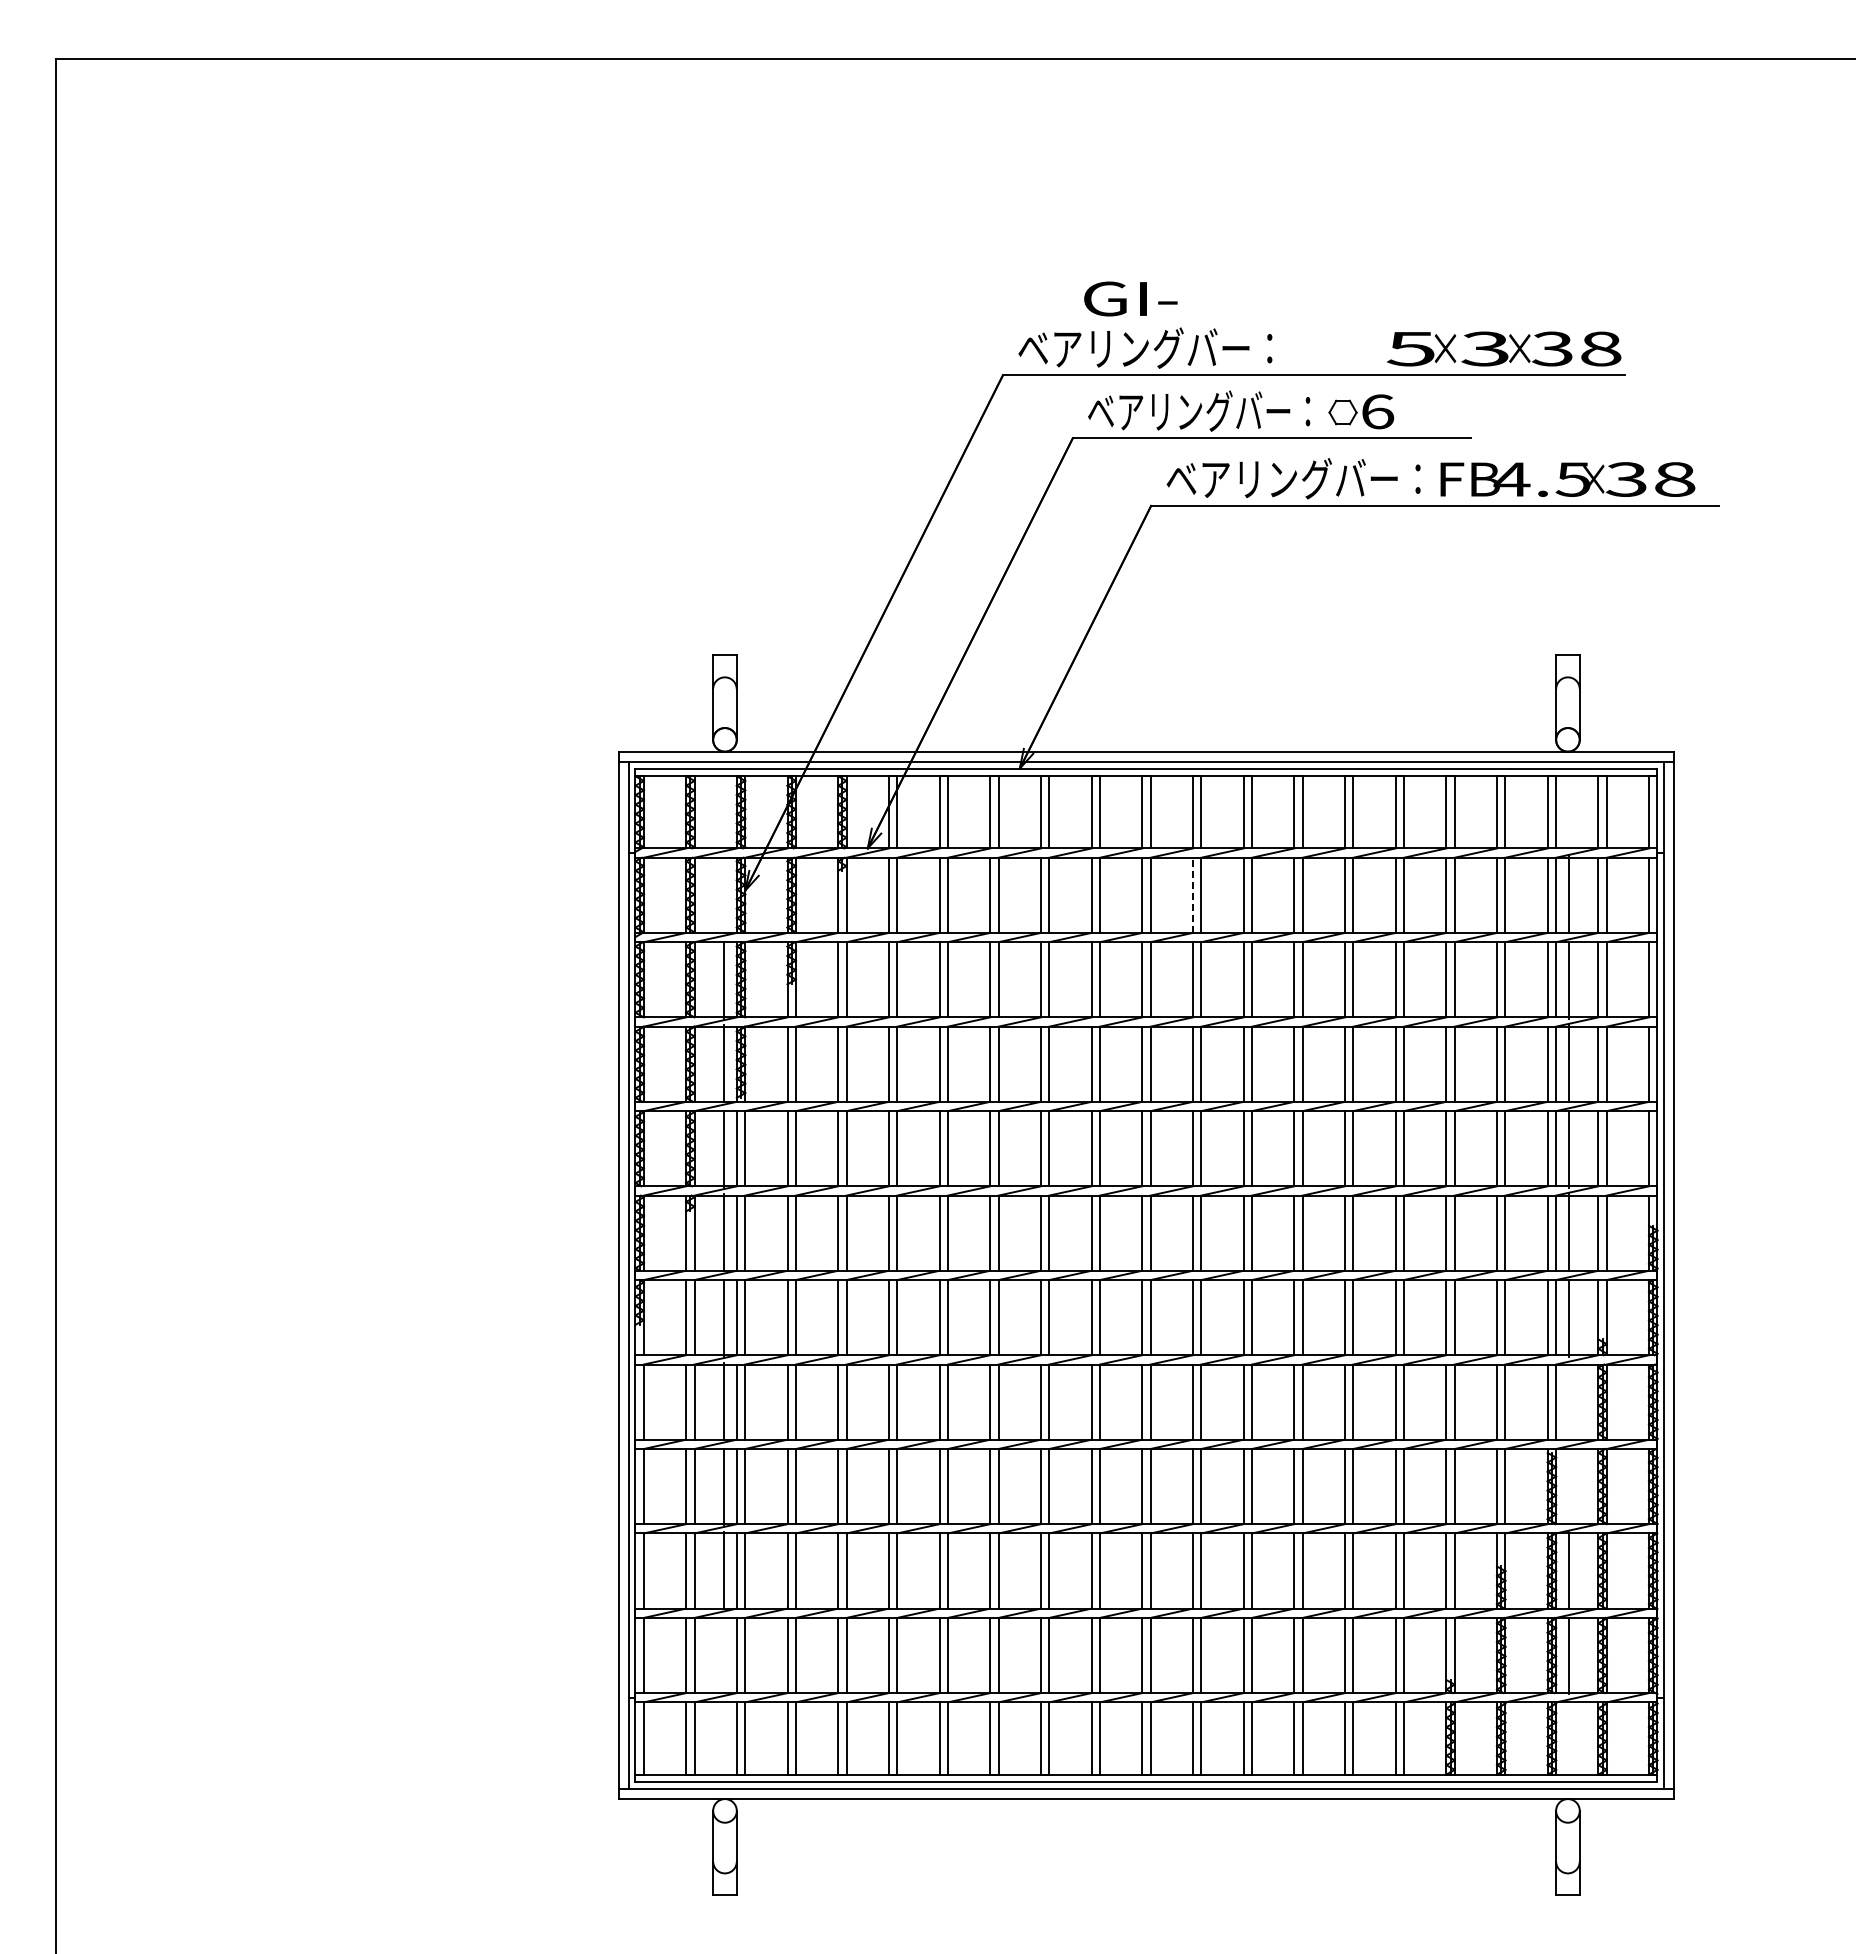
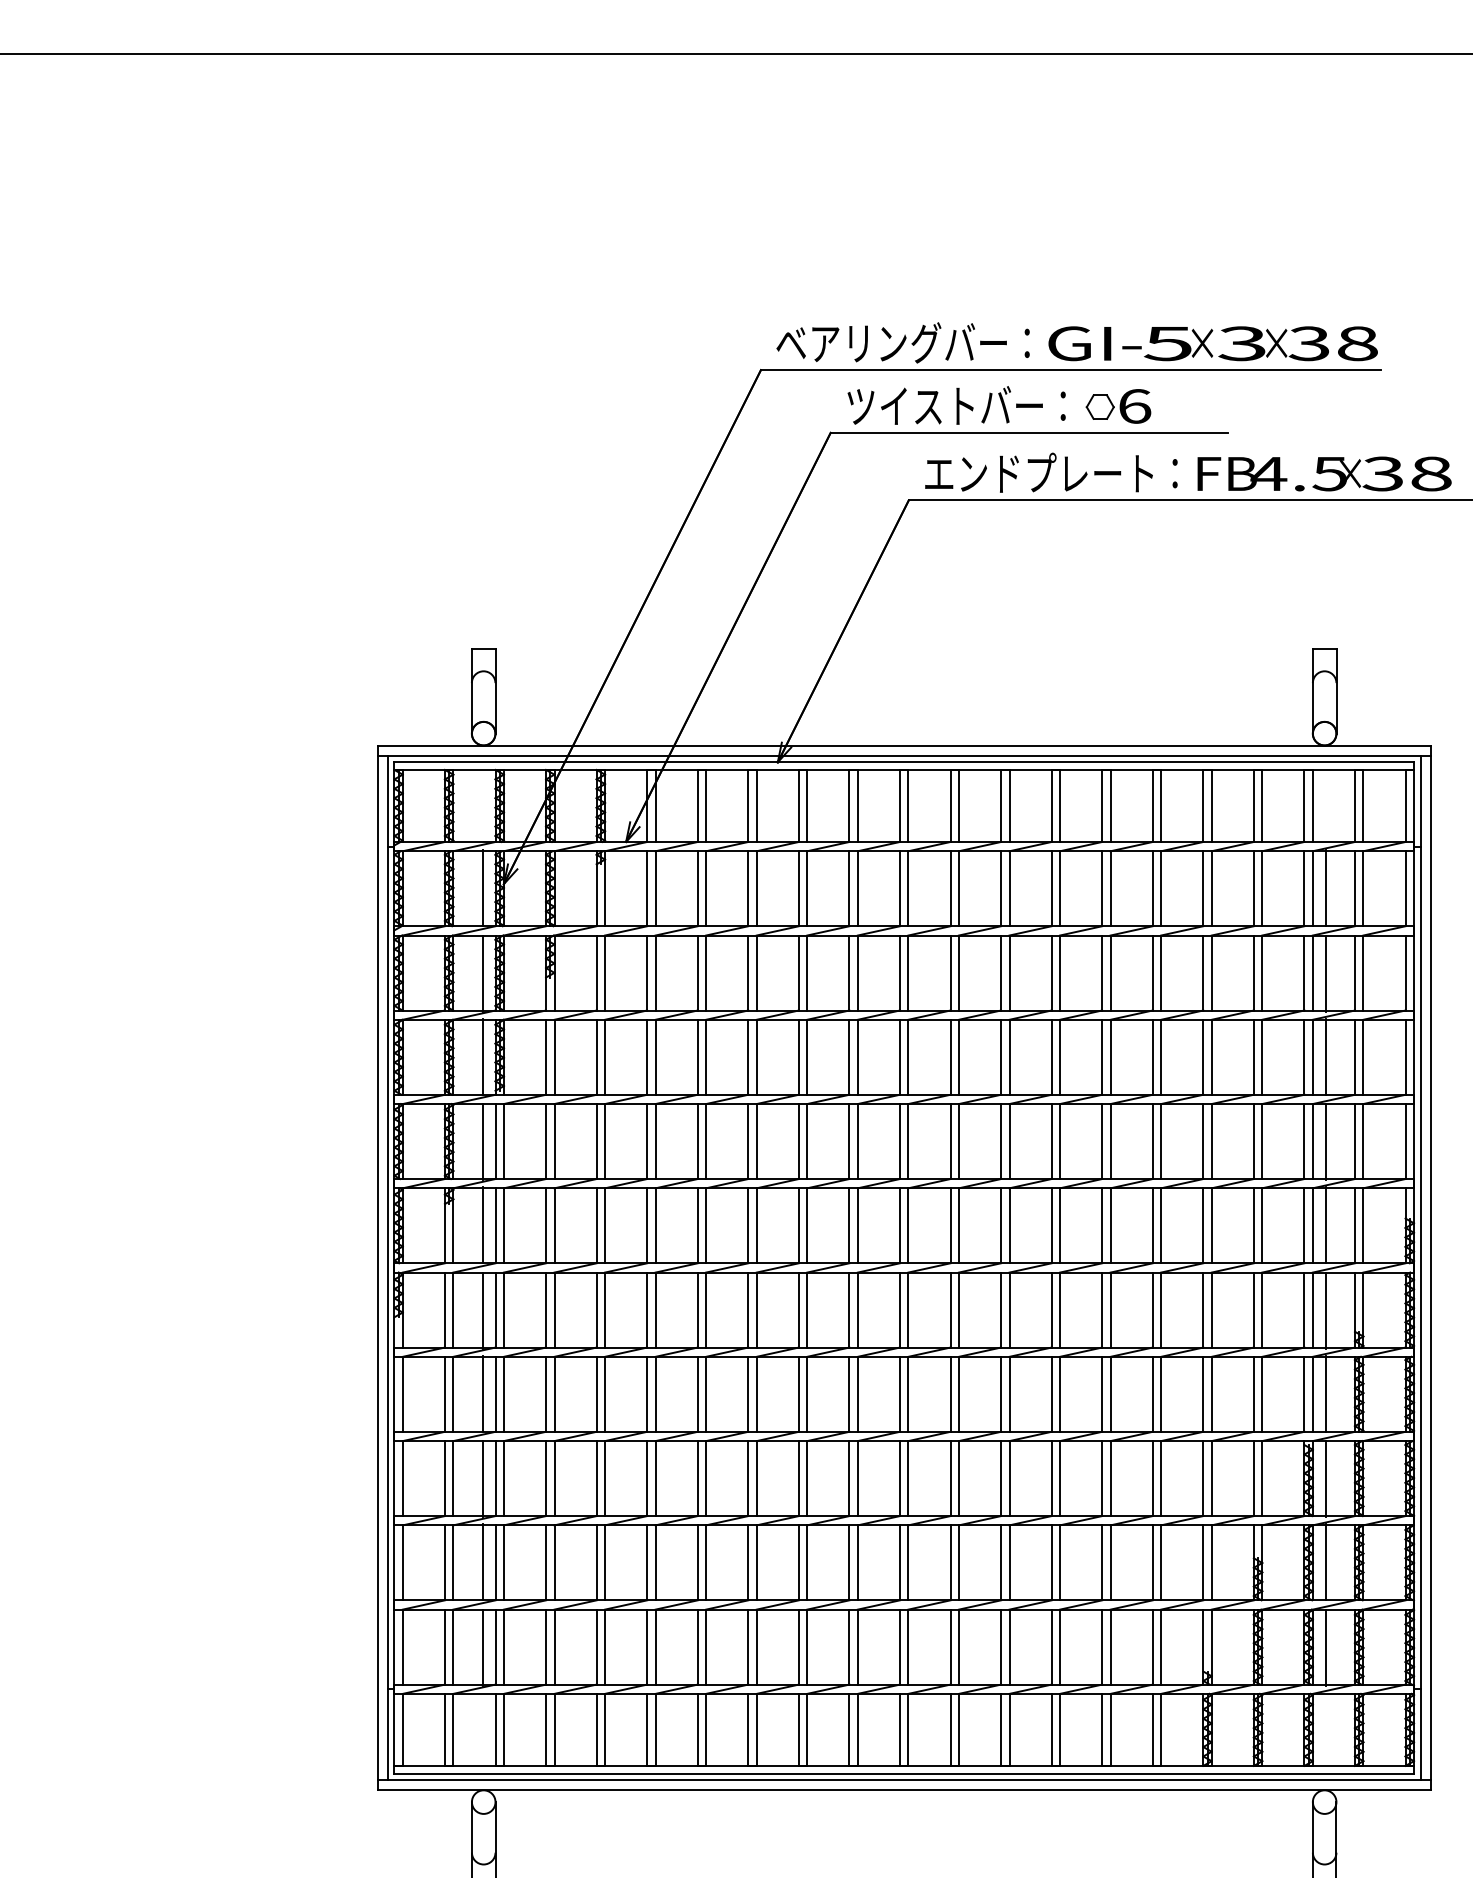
text: (1130, 298) -> (1094, 343), moved
text: (1199, 410) -> (957, 405), ベアリングバー： -> ツイストバー：
text: (1281, 478) -> (1038, 472), ベアリングバー： -> エンドプレート：
line: (724, 894) -> (483, 887), added
line: (1192, 895) -> (950, 888), dashed -> solid
line: (1568, 1401) -> (1325, 1393), added
line: (1568, 1486) -> (1325, 1478), added
line: (724, 1655) -> (483, 1647), added

